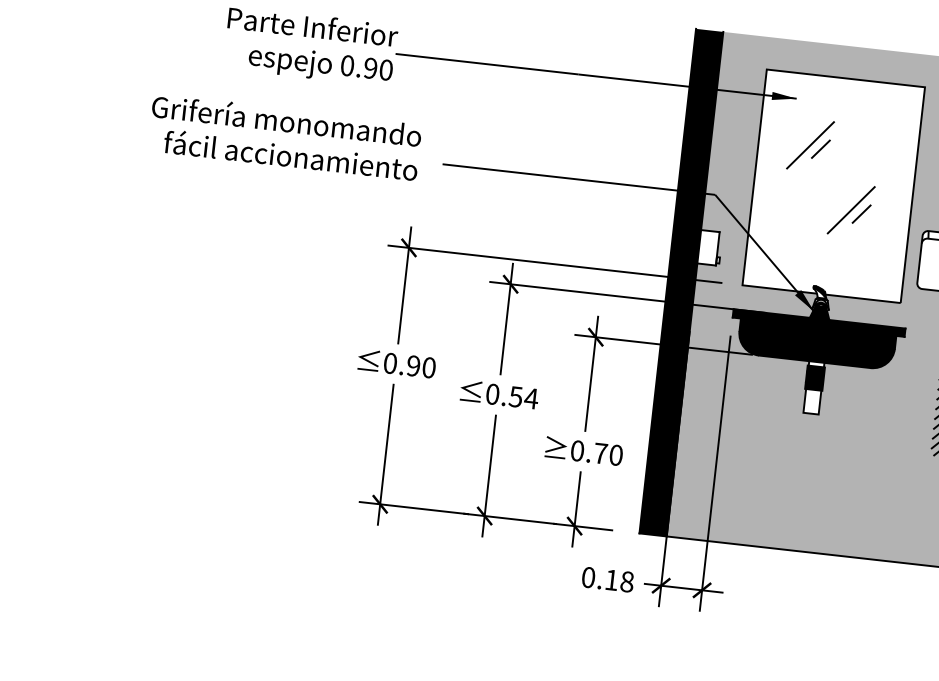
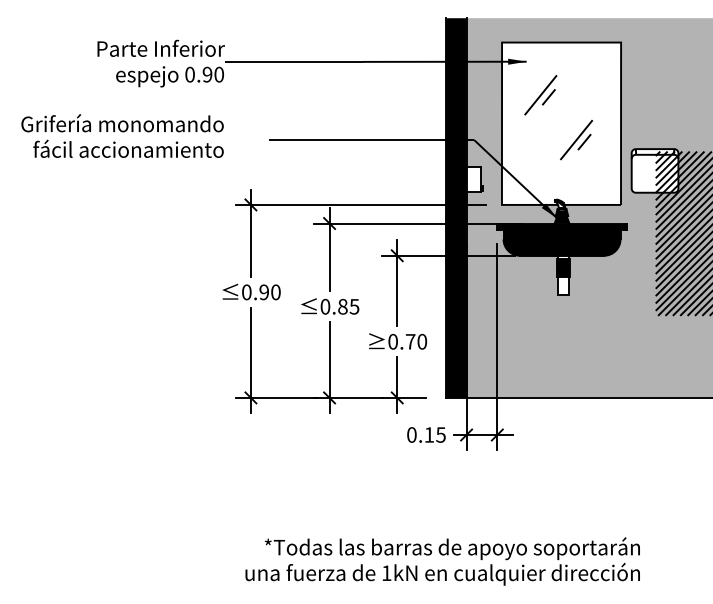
text: (284, 136) -> (122, 135), moved
text: (523, 397) -> (348, 306), 0.54 -> 0.85
text: (626, 581) -> (440, 434), 0.18 -> 0.15

